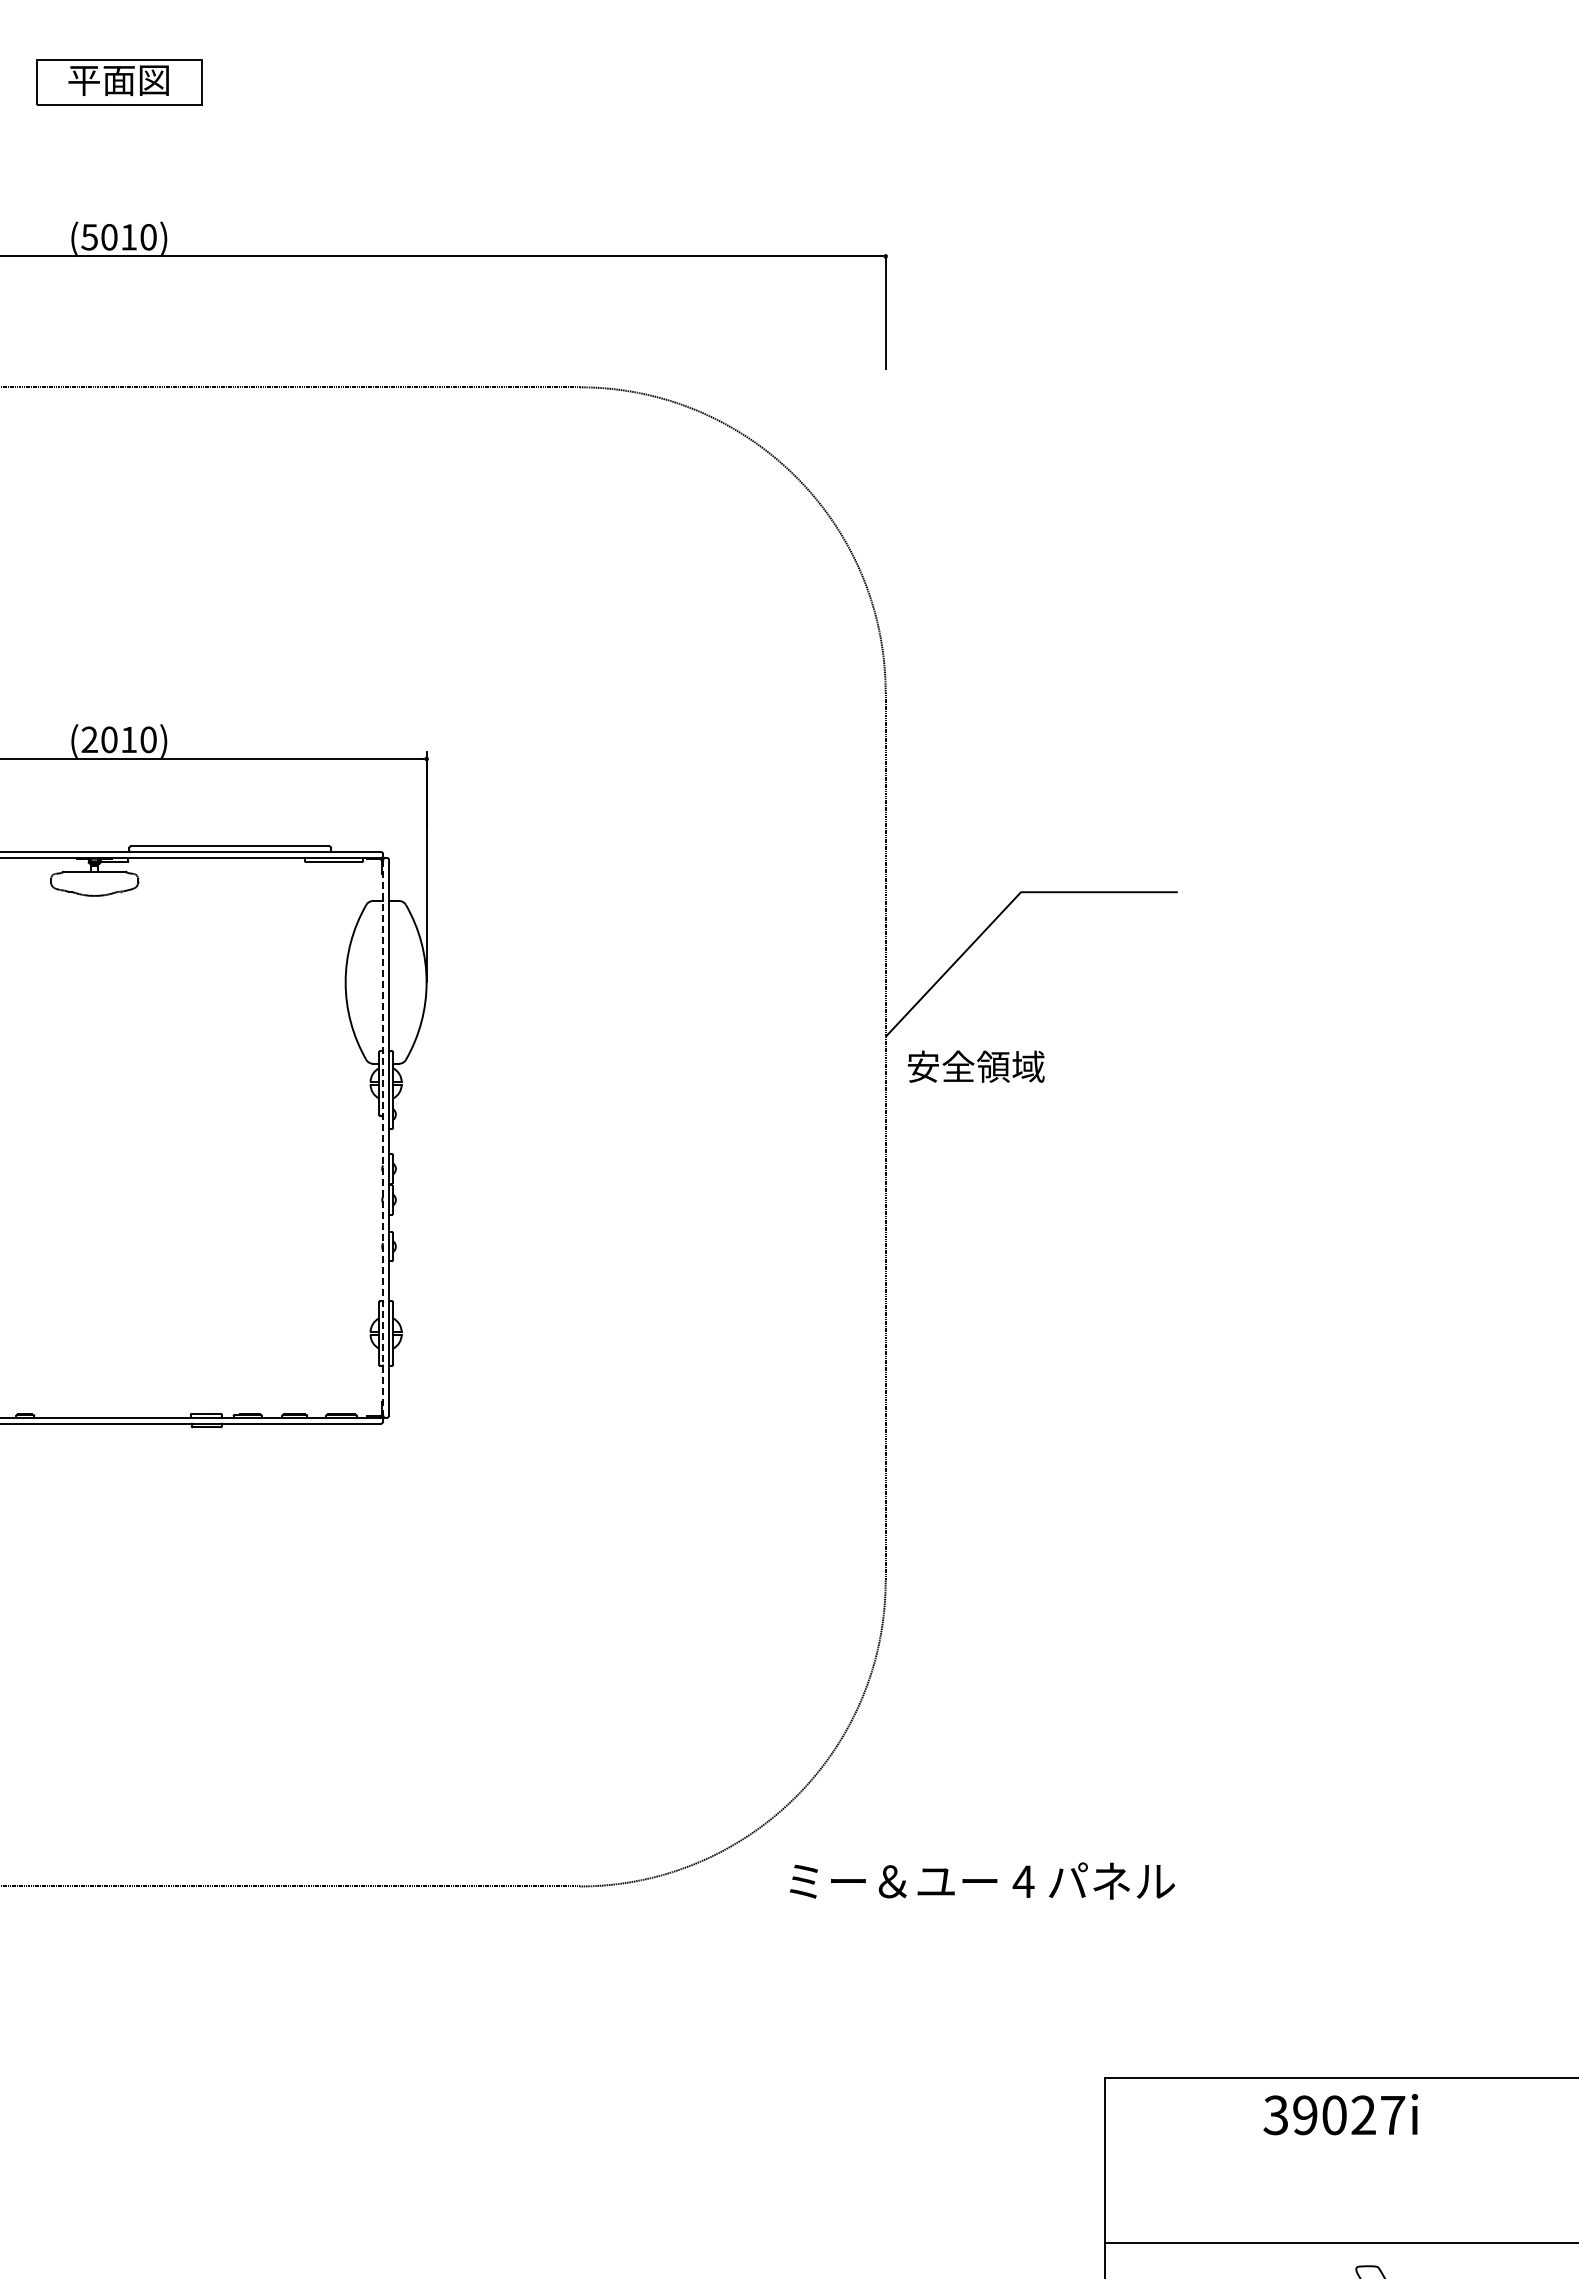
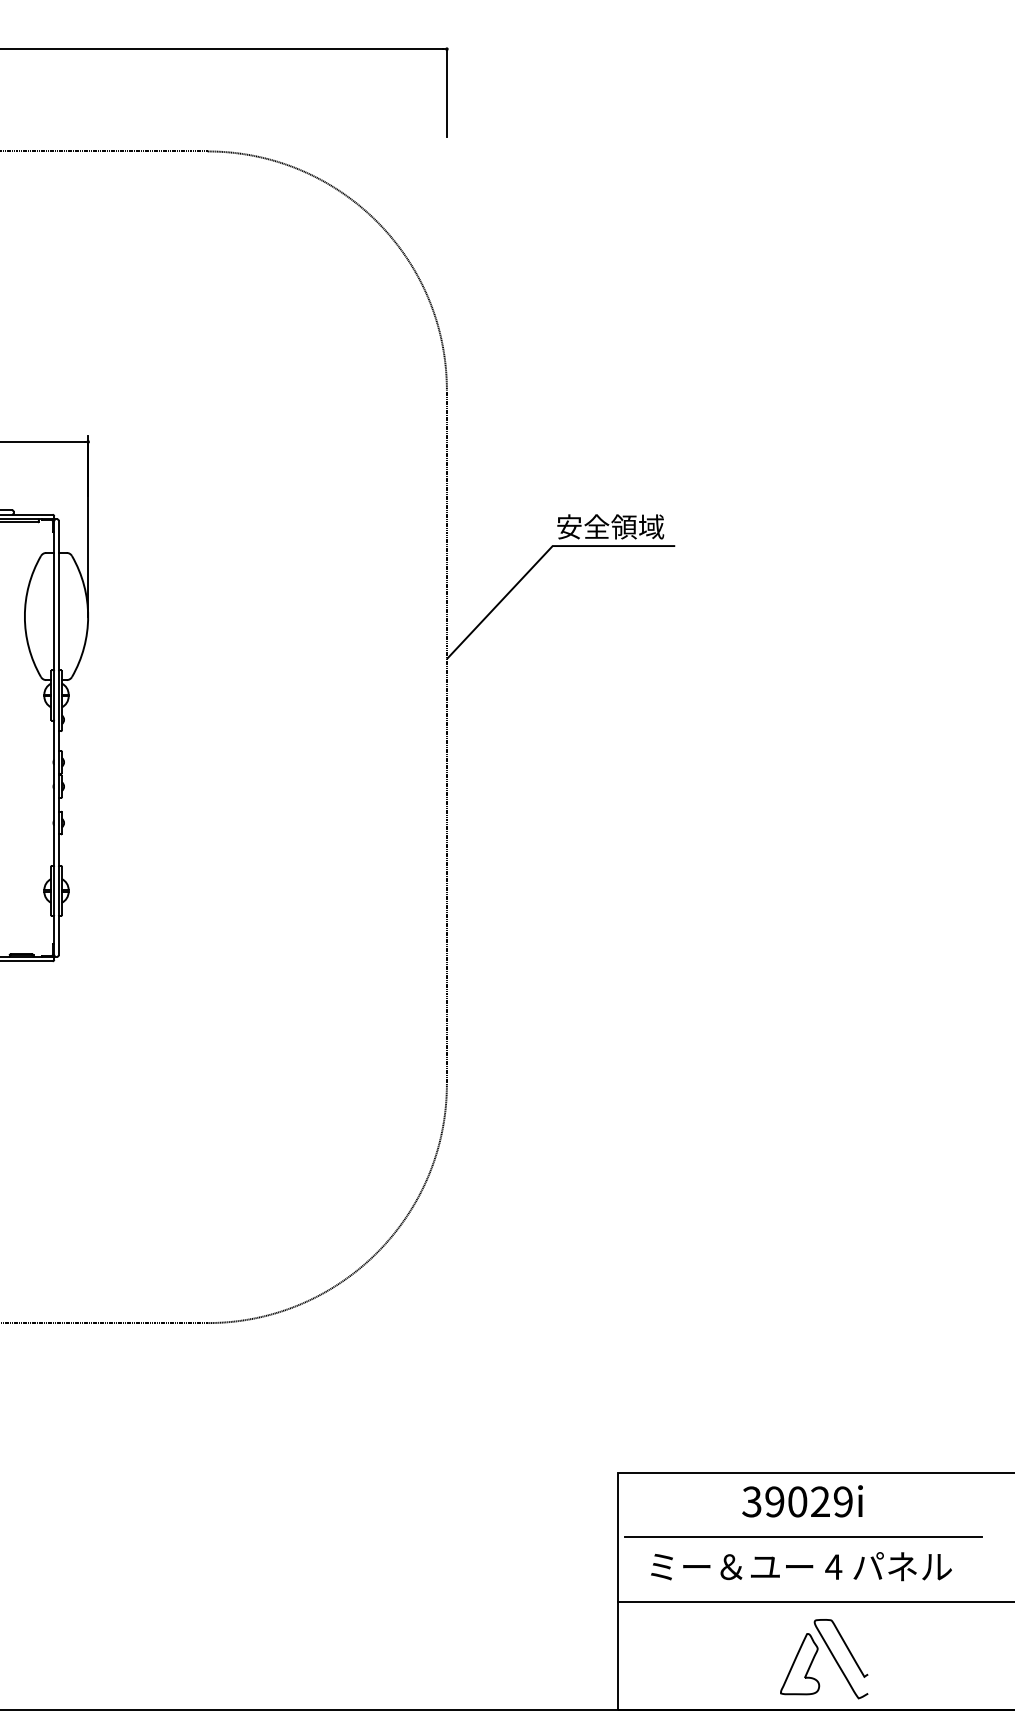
text: (976, 1066) -> (610, 526), moved
line: (383, 1137) -> (54, 737), dashed -> solid
text: (981, 1880) -> (800, 1566), moved
text: (1392, 2115) -> (842, 1502), 39027i -> 39029i
line: (1341, 2160) -> (803, 1537), added

